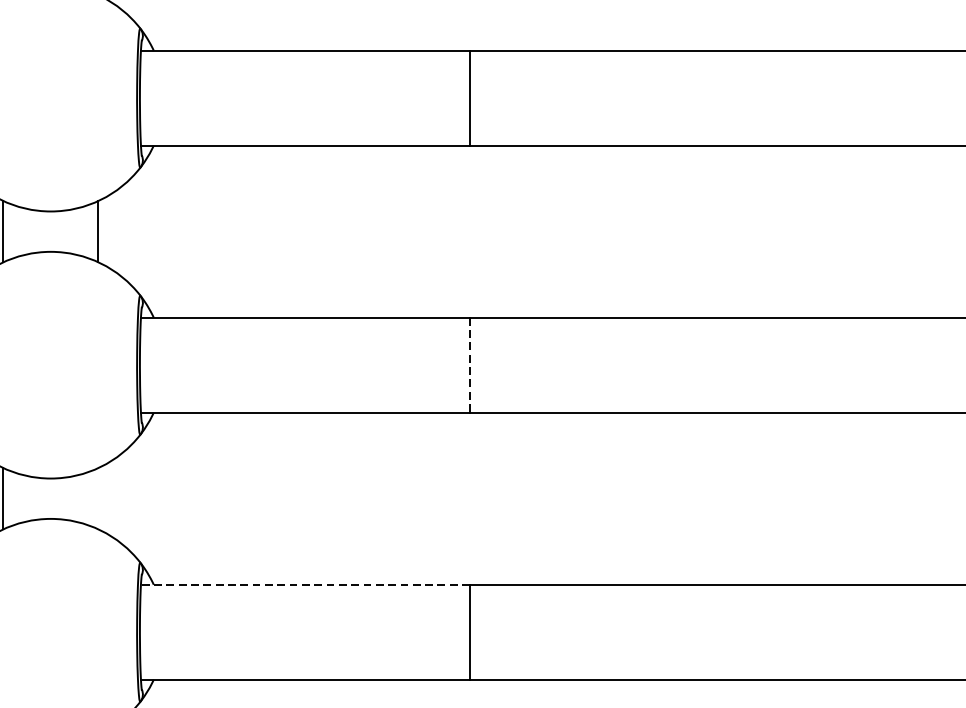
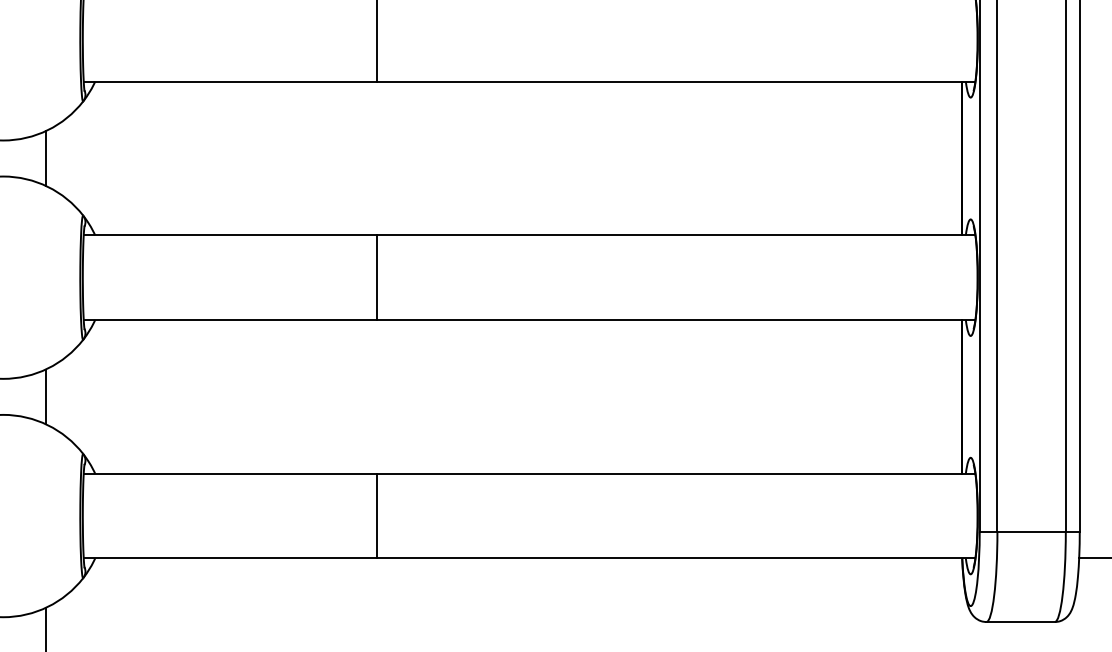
line: (470, 366) -> (377, 278), dashed -> solid
line: (98, 498) -> (45, 396), added
line: (305, 584) -> (230, 473), dashed -> solid

